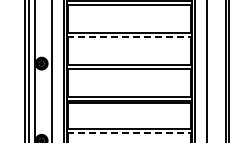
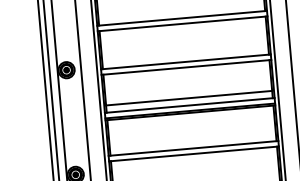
line: (129, 37) -> (182, 24), dashed -> solid
line: (129, 91) -> (189, 97), added
line: (129, 133) -> (194, 154), dashed -> solid

